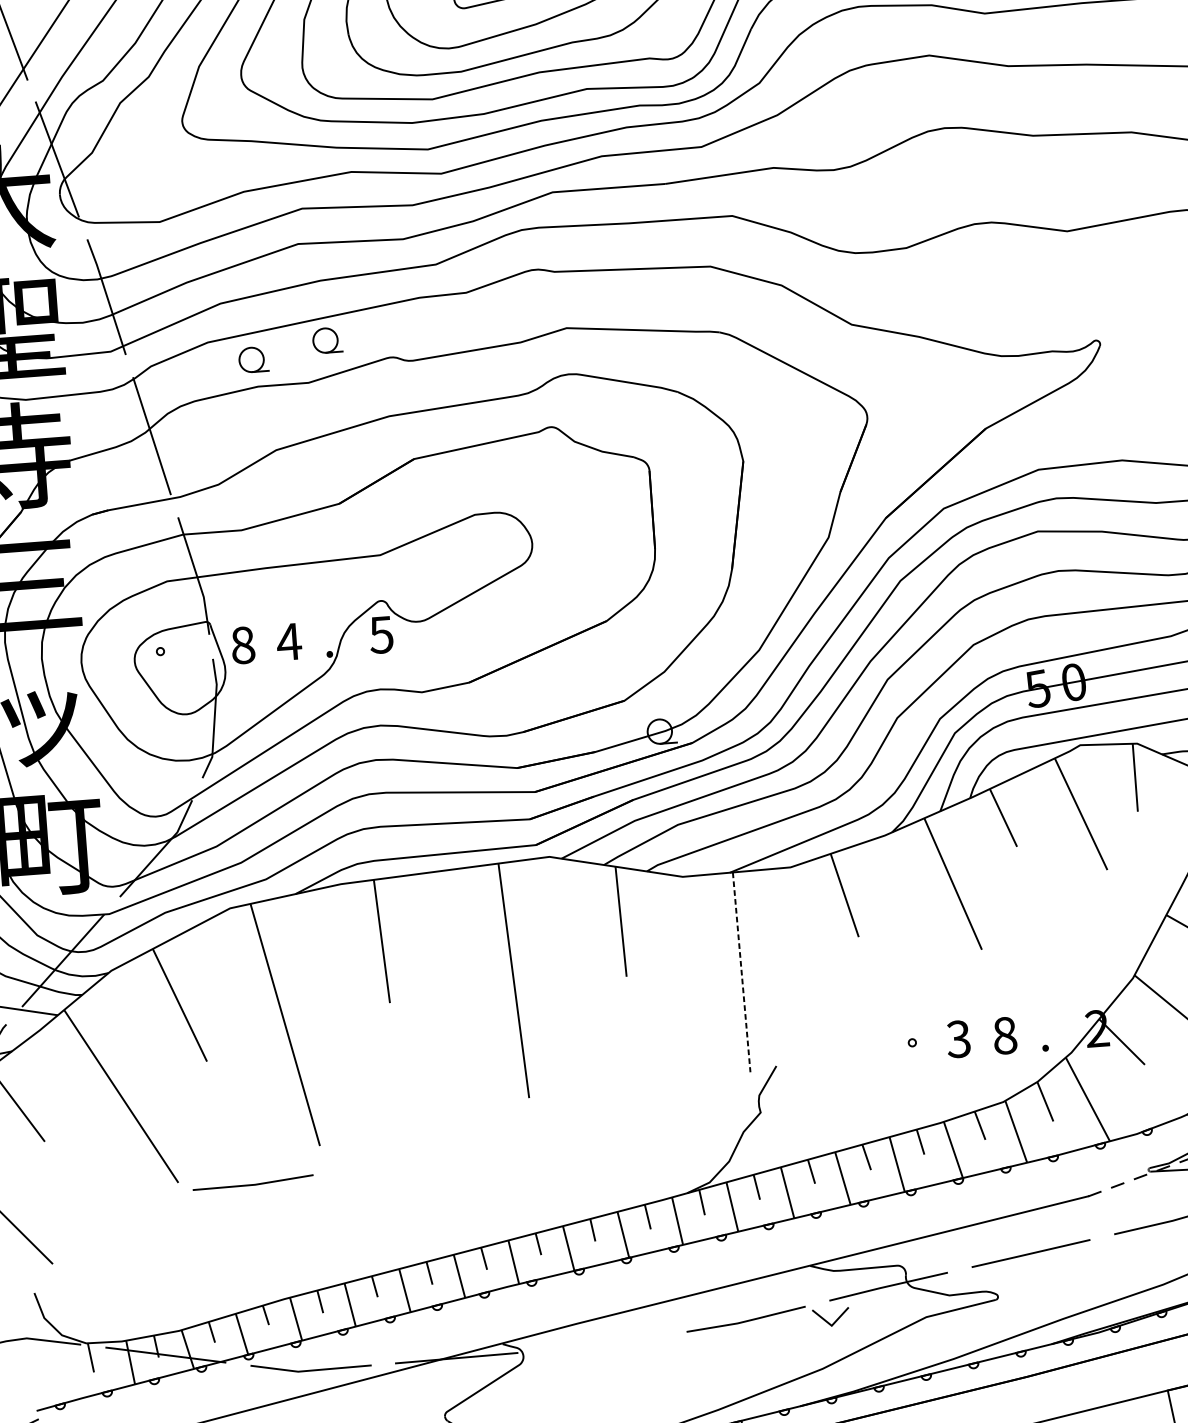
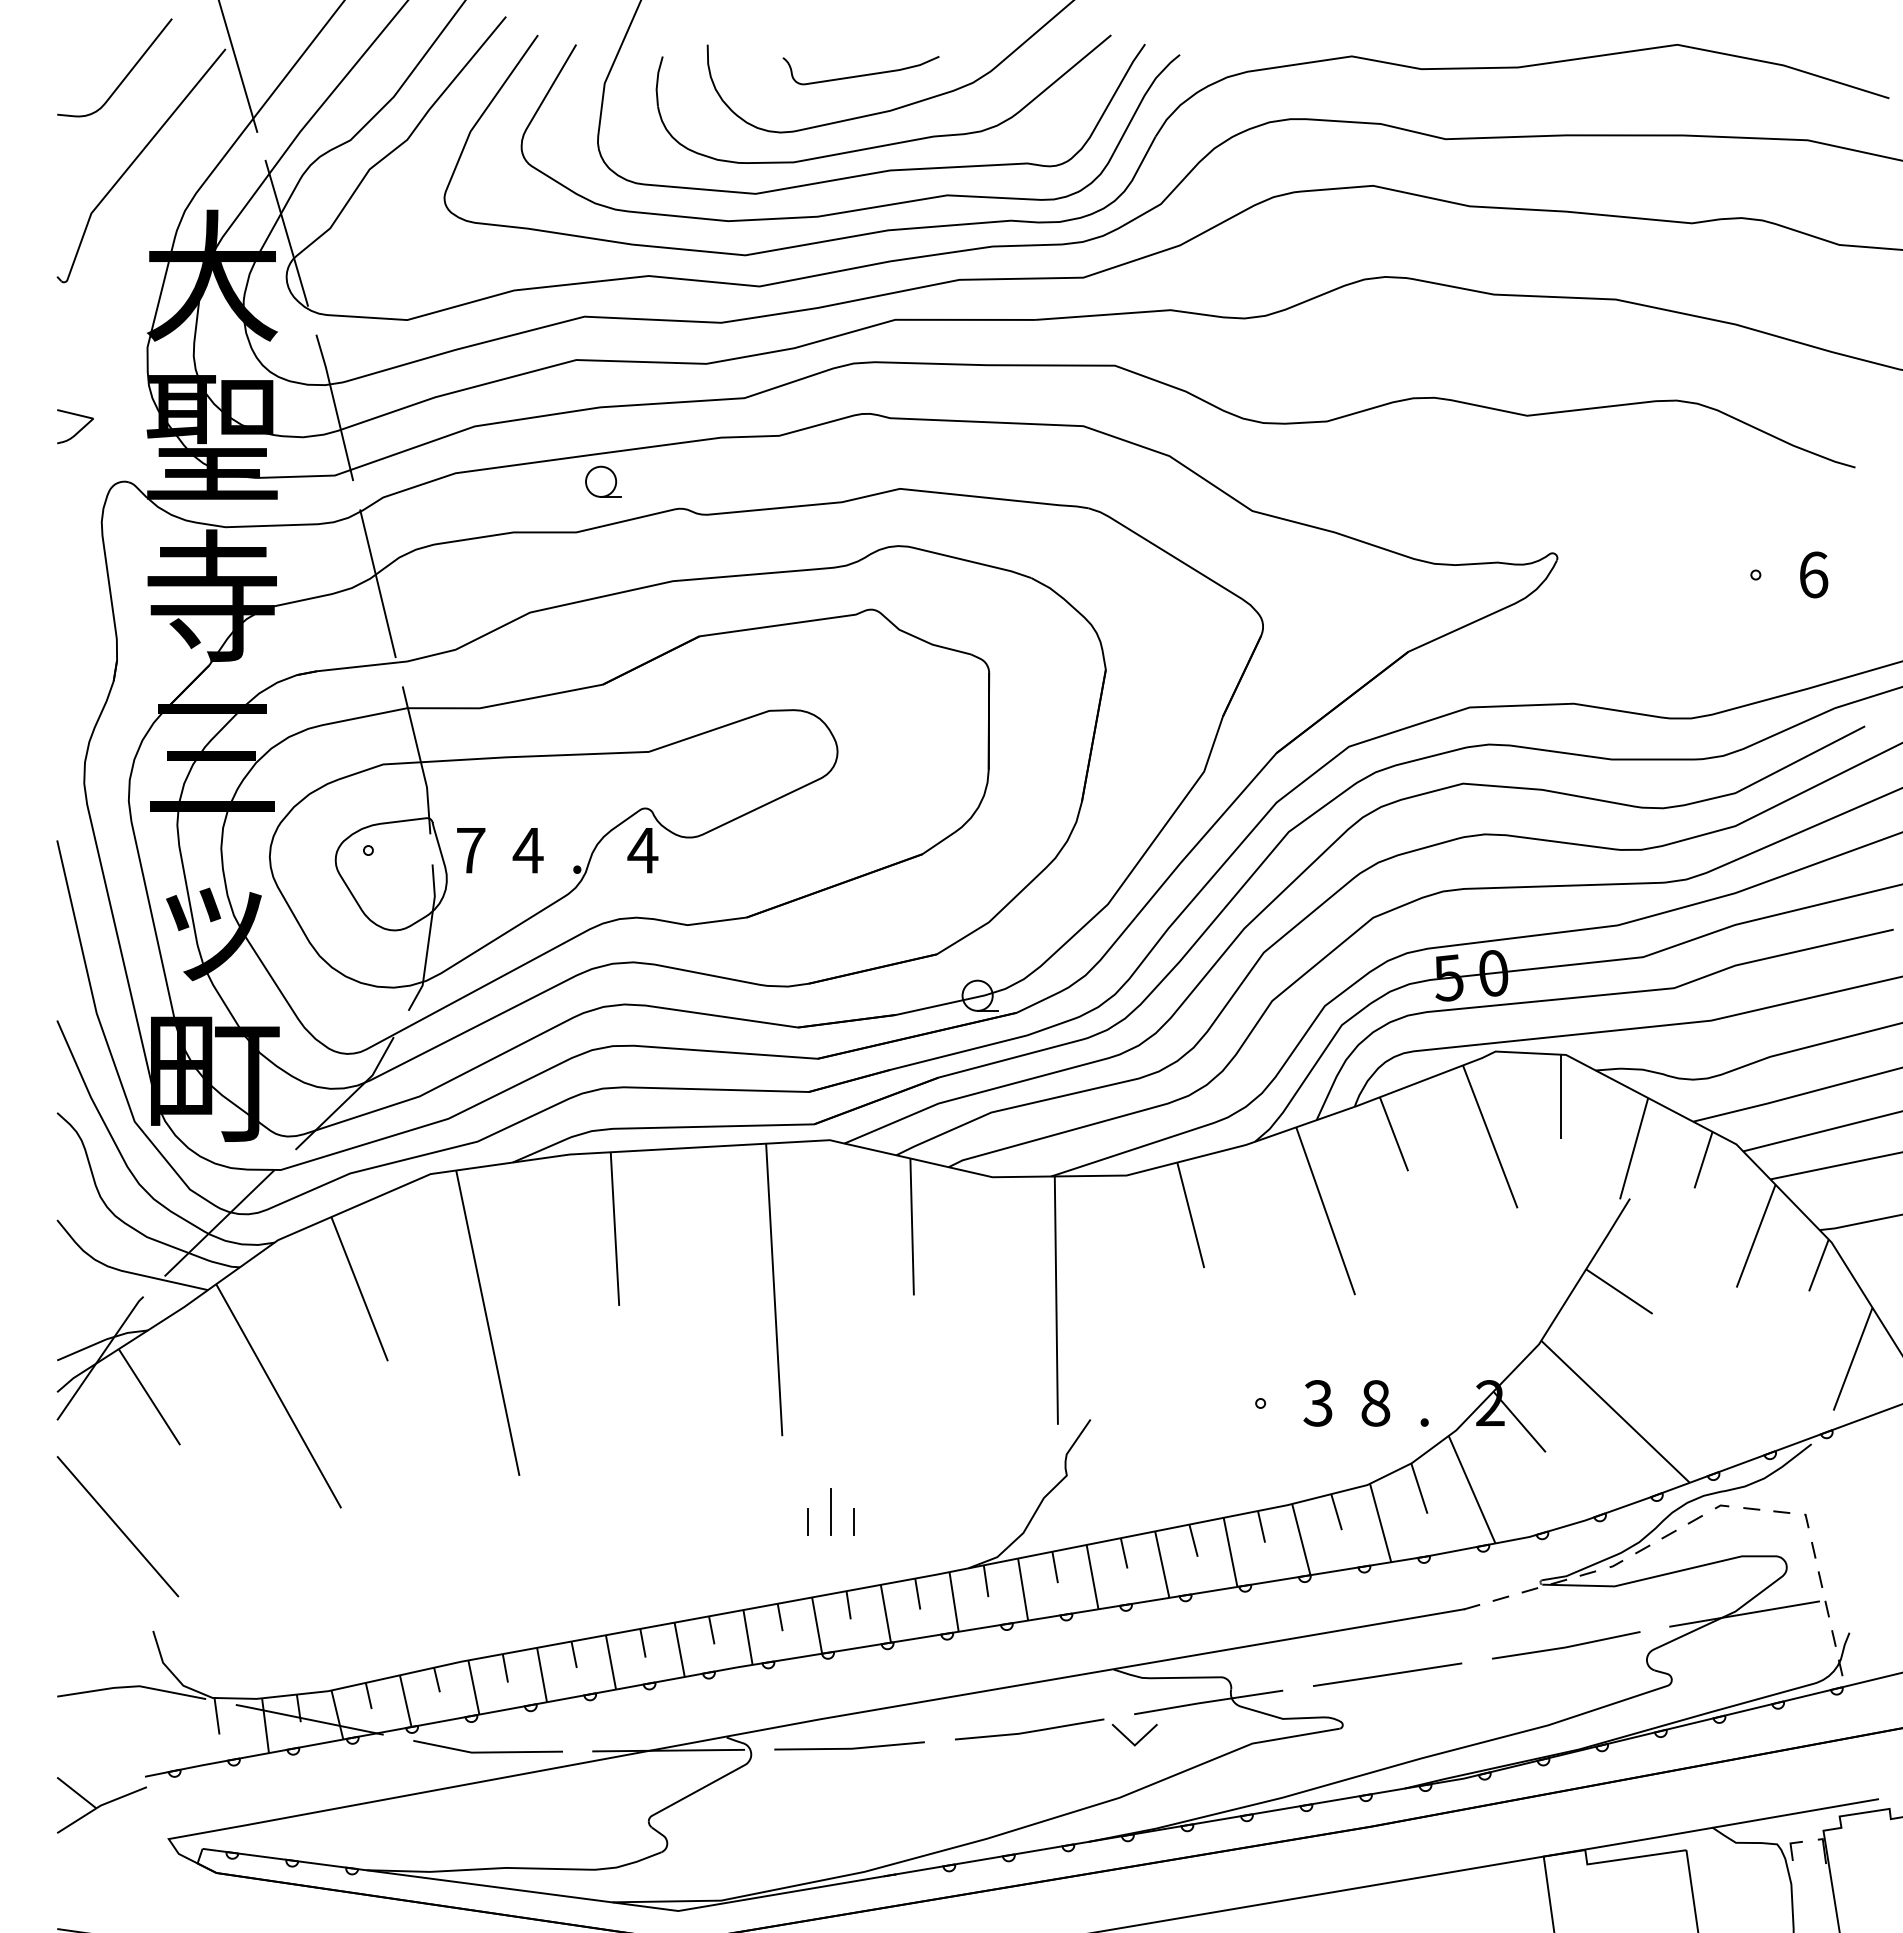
part: (253, 359) -> (510, 498), removed
text: (381, 634) -> (642, 850), 5 -> 4
text: (243, 645) -> (471, 850), 8 -> 7
line: (741, 973) -> (1056, 1301), dashed -> solid
line: (572, 1155) -> (830, 1511), added
line: (591, 1162) -> (853, 1521), added
line: (555, 1165) -> (808, 1521), added
line: (253, 1183) -> (849, 1747), moved

